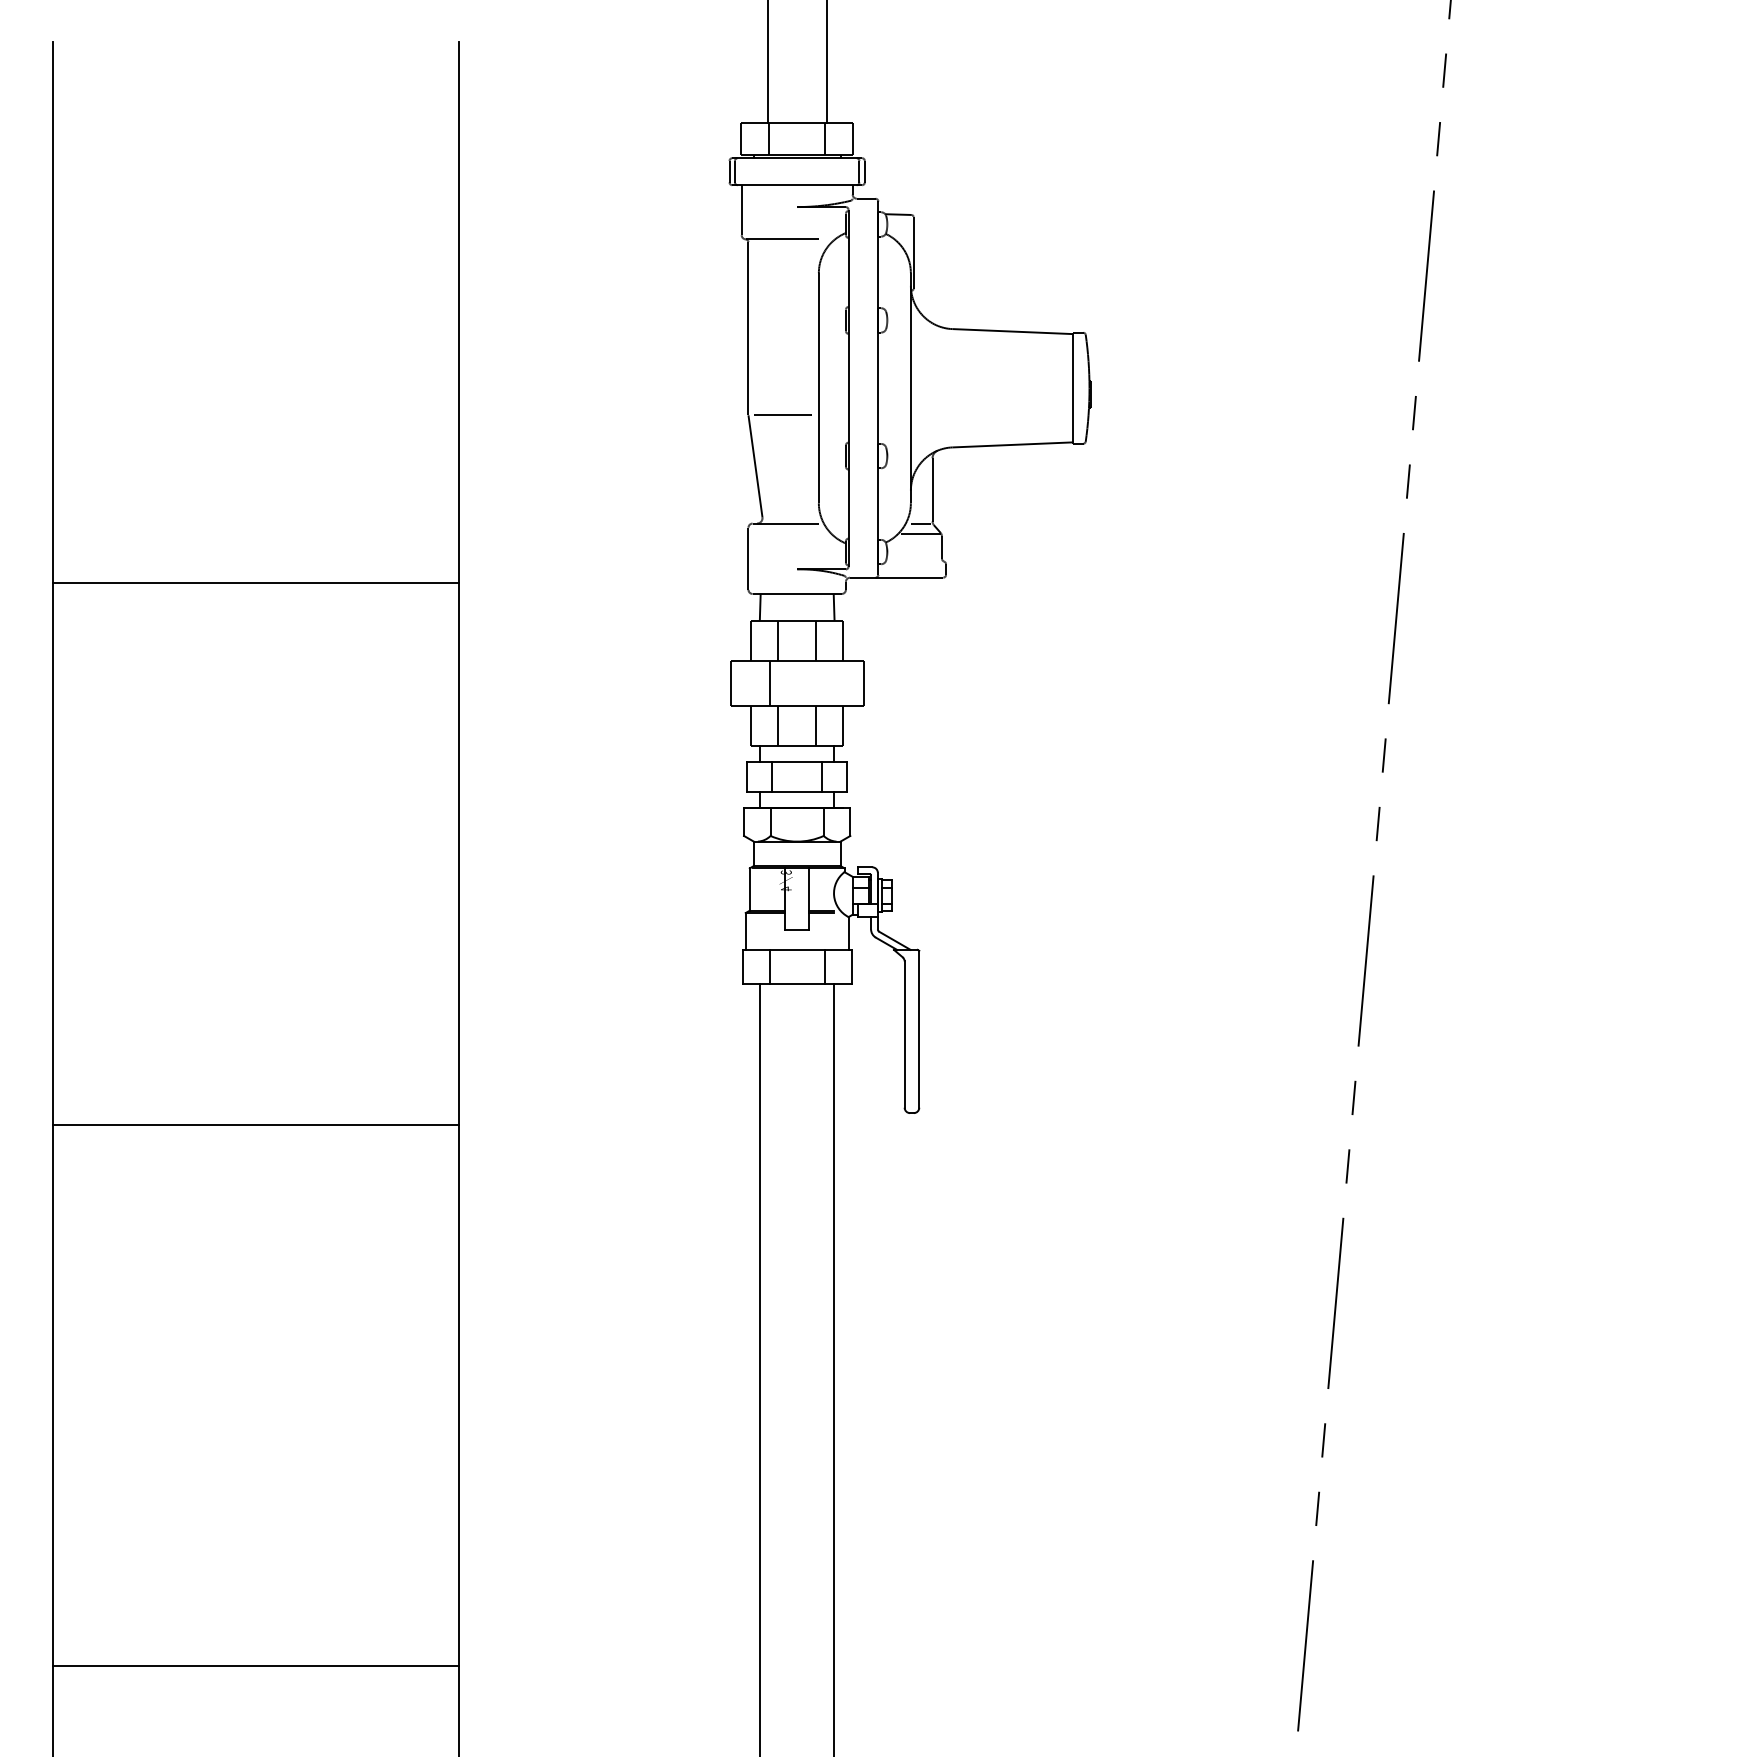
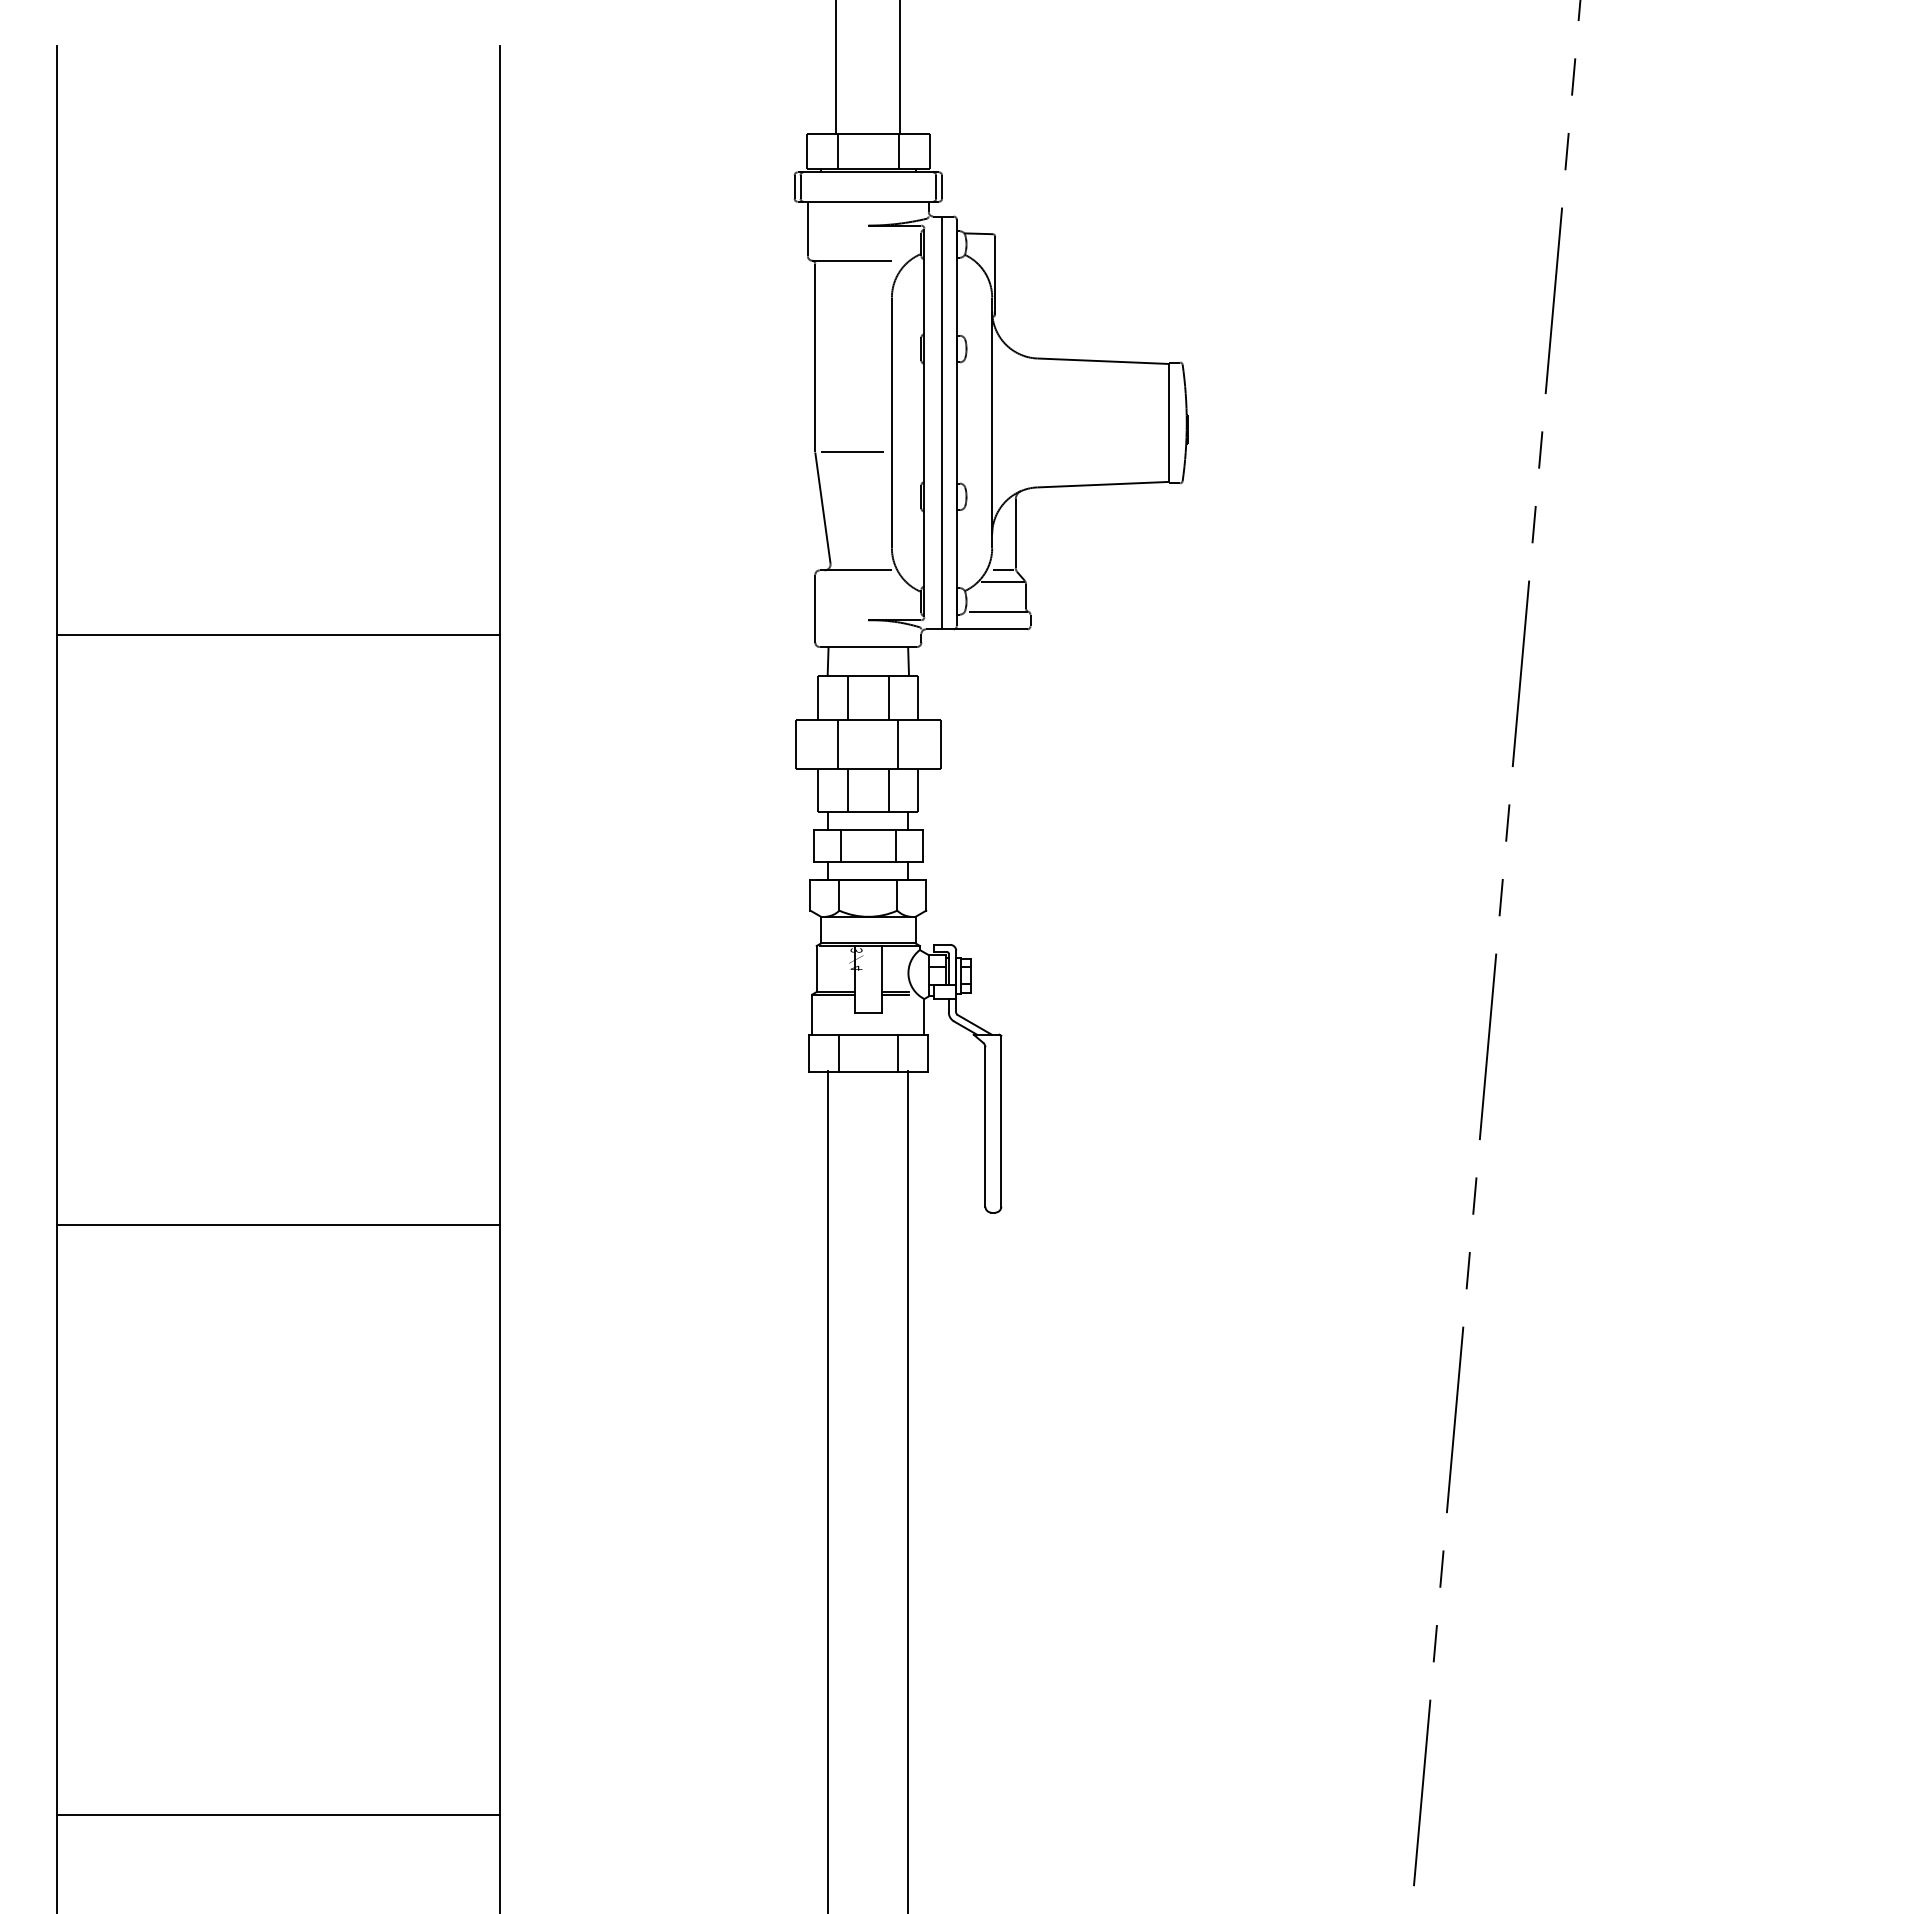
line: (865, 387) -> (942, 422), added
line: (916, 561) -> (998, 611), added
line: (824, 682) -> (898, 743), added

